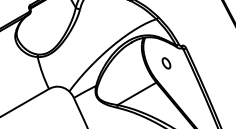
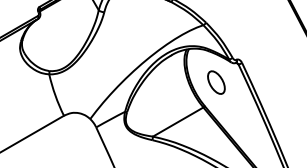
part: (166, 63) -> (216, 82), size x1.67

